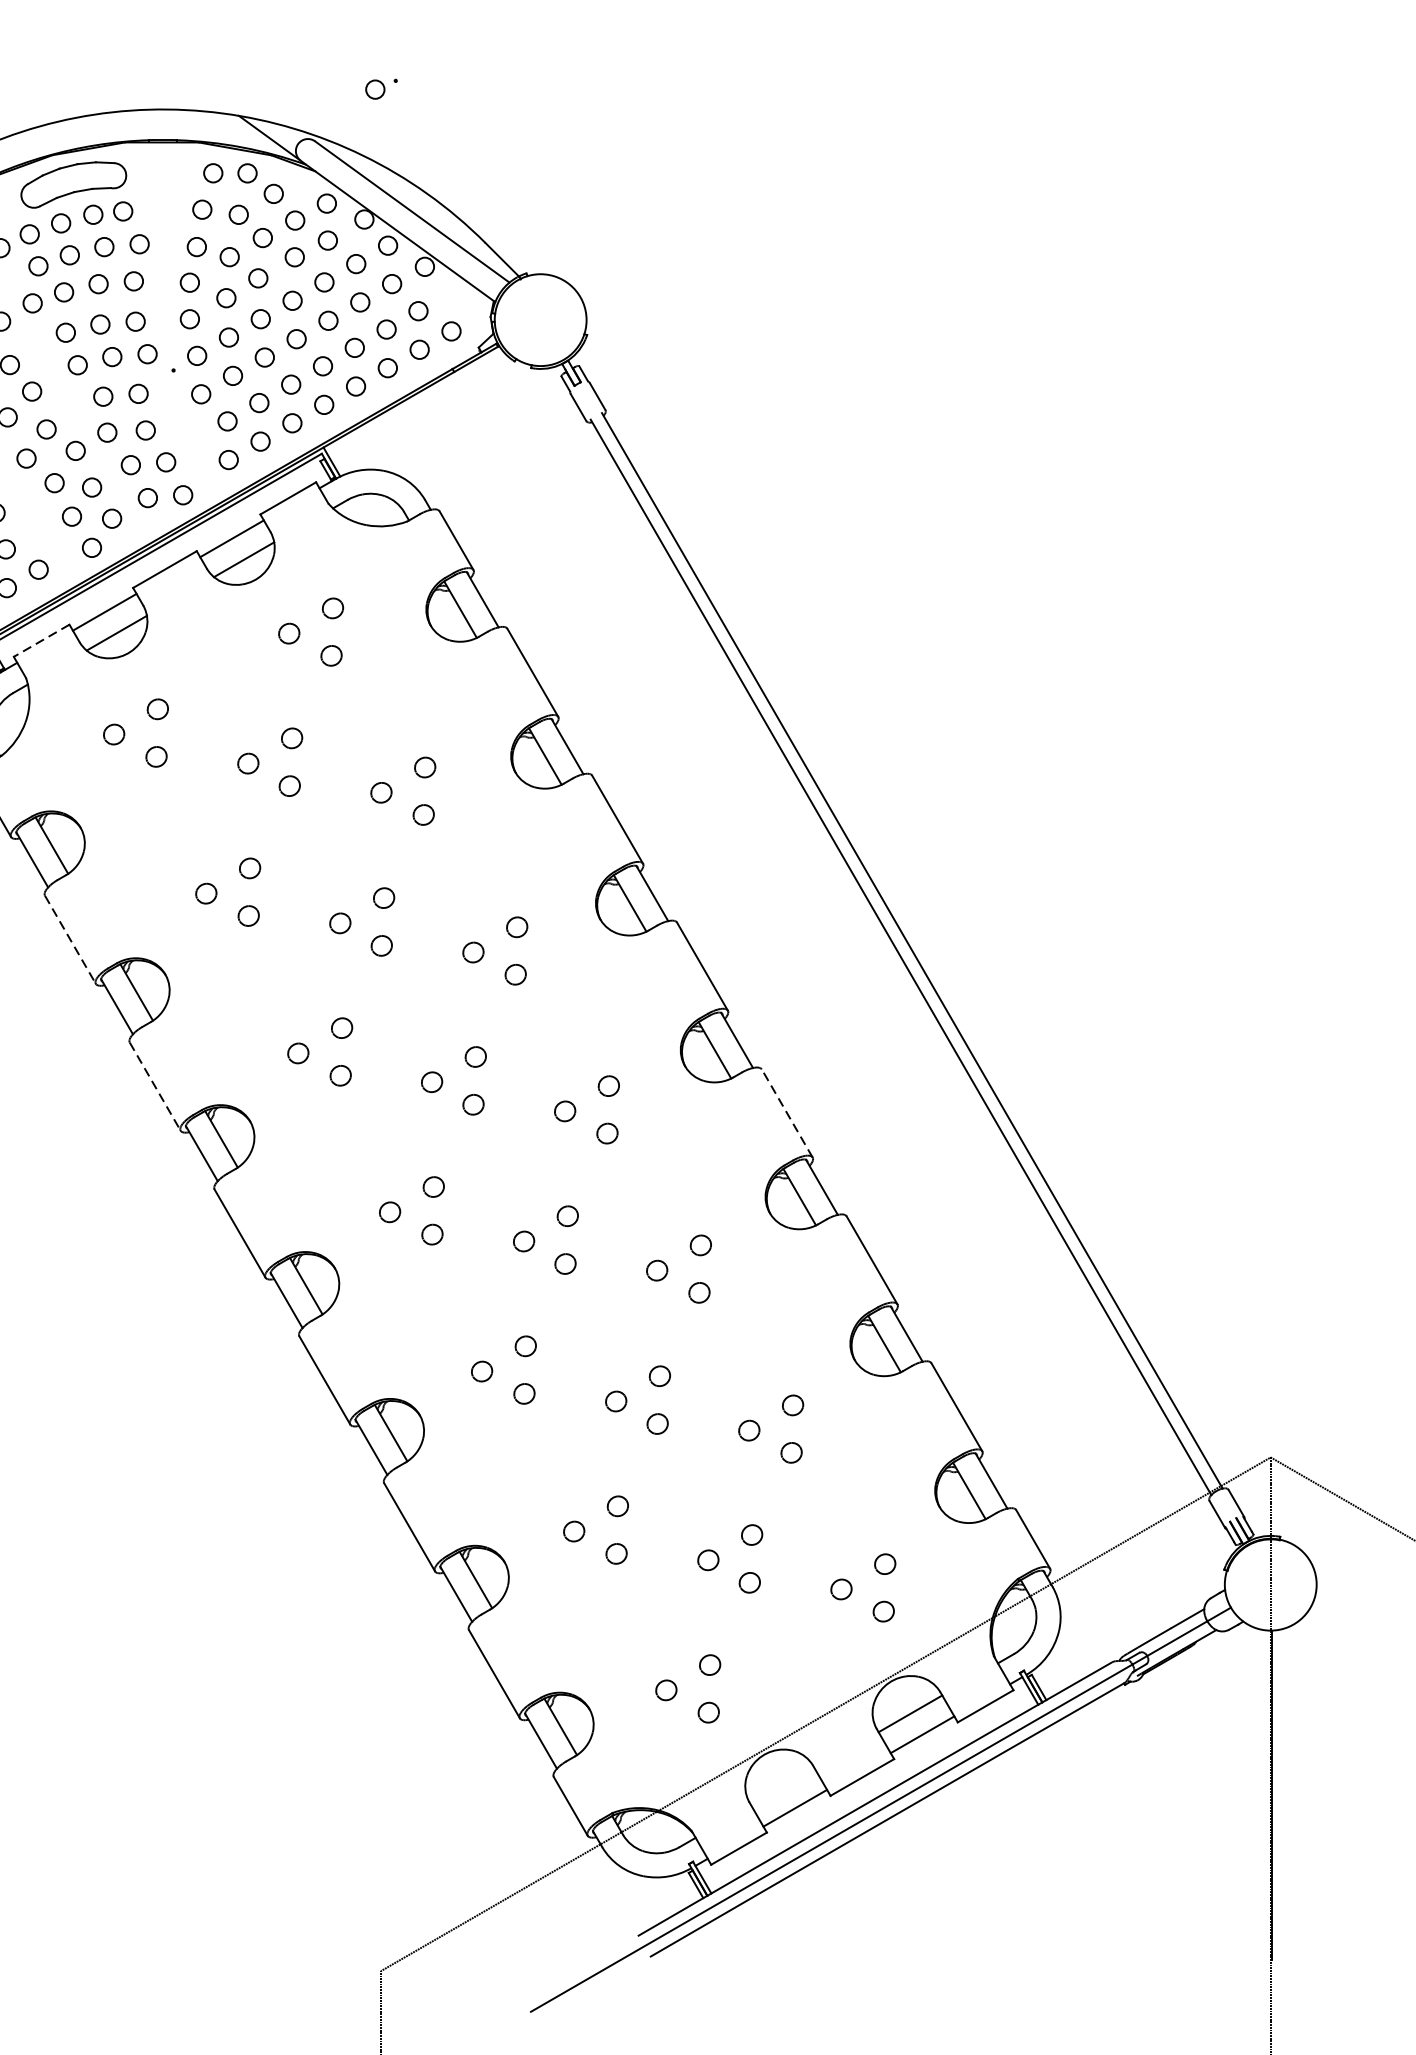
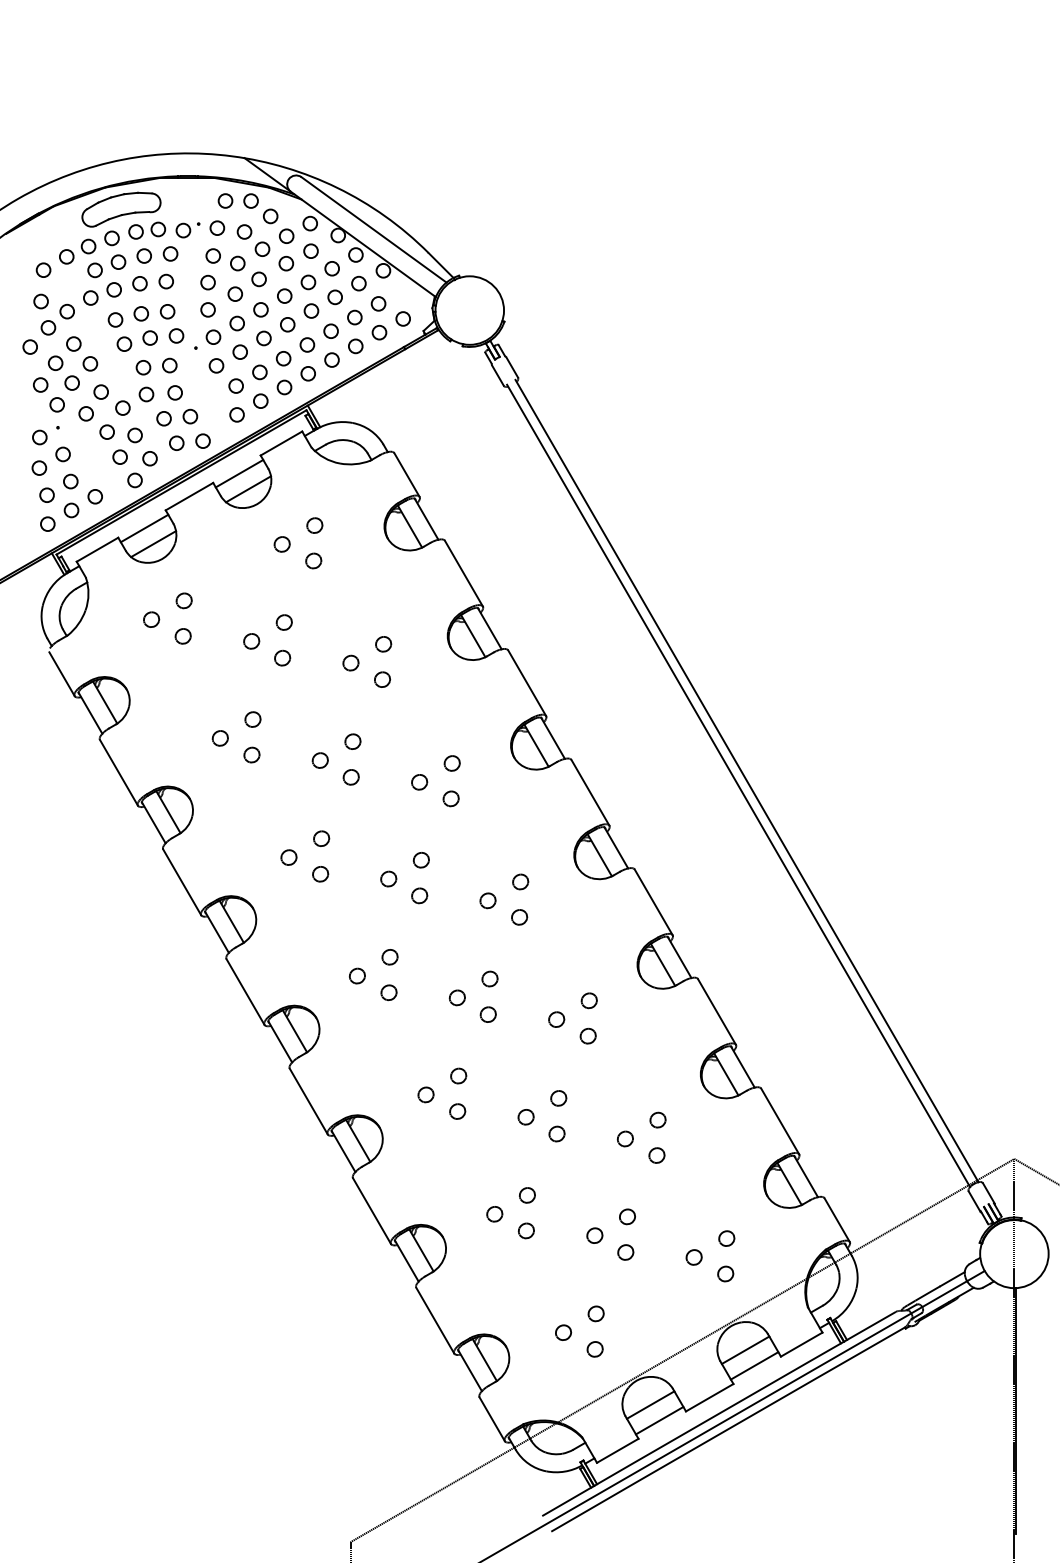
part: (380, 89) -> (187, 230), moved
line: (41, 640) -> (97, 549), dashed -> solid
line: (69, 939) -> (118, 772), dashed -> solid
line: (155, 1086) -> (182, 882), dashed -> solid
line: (786, 1113) -> (653, 902), dashed -> solid
line: (782, 1786) -> (650, 1404), added

